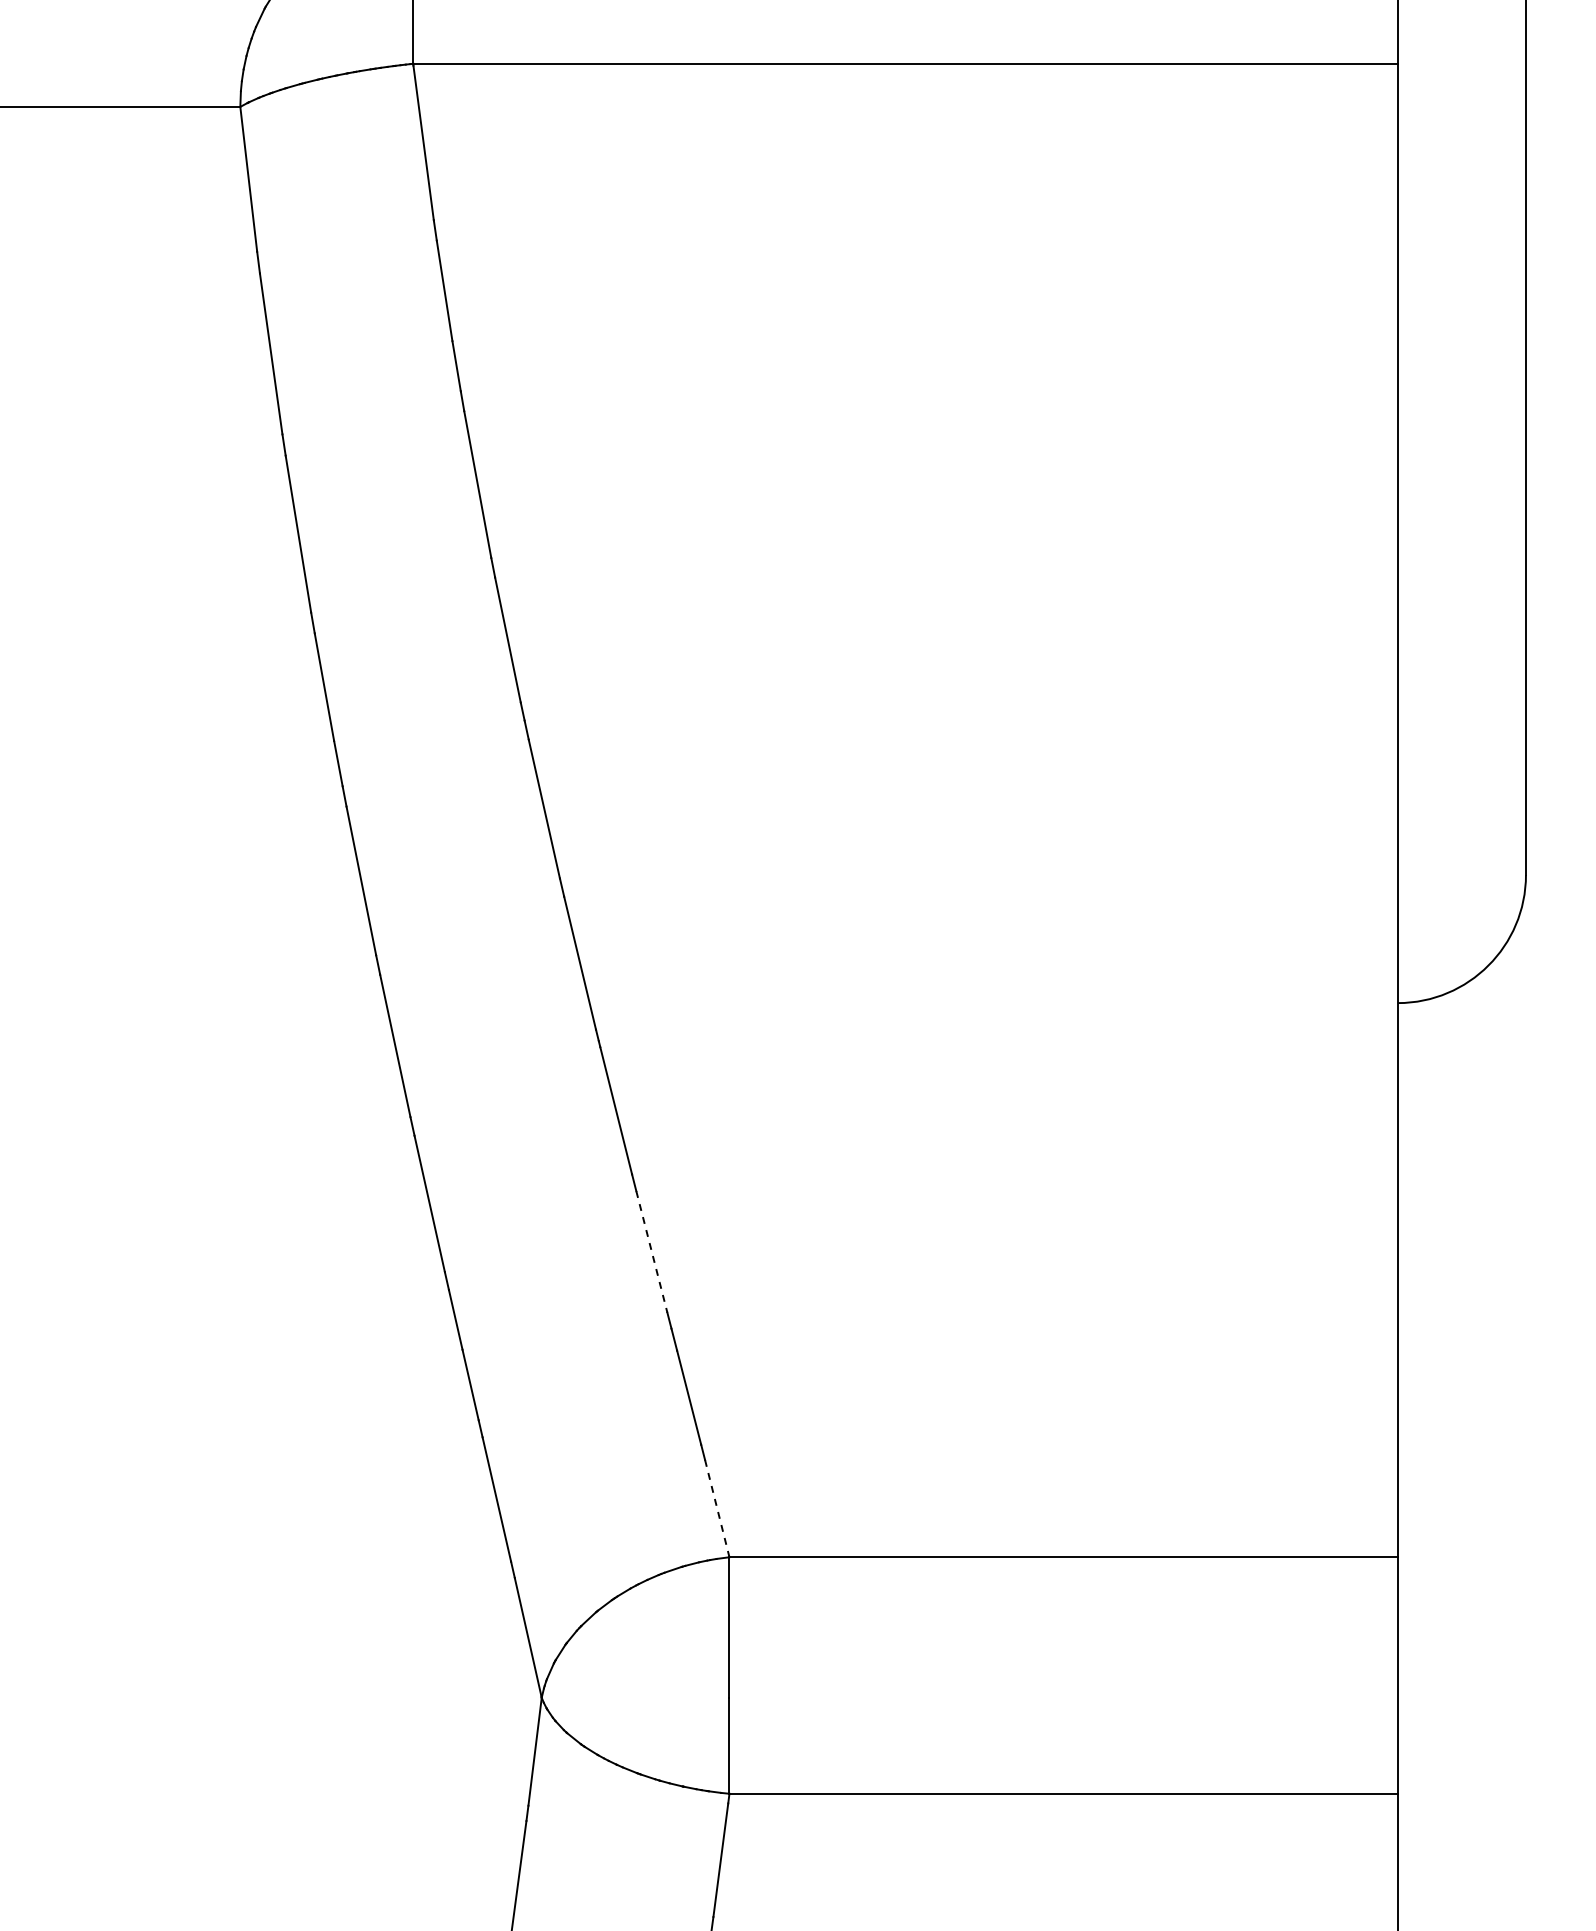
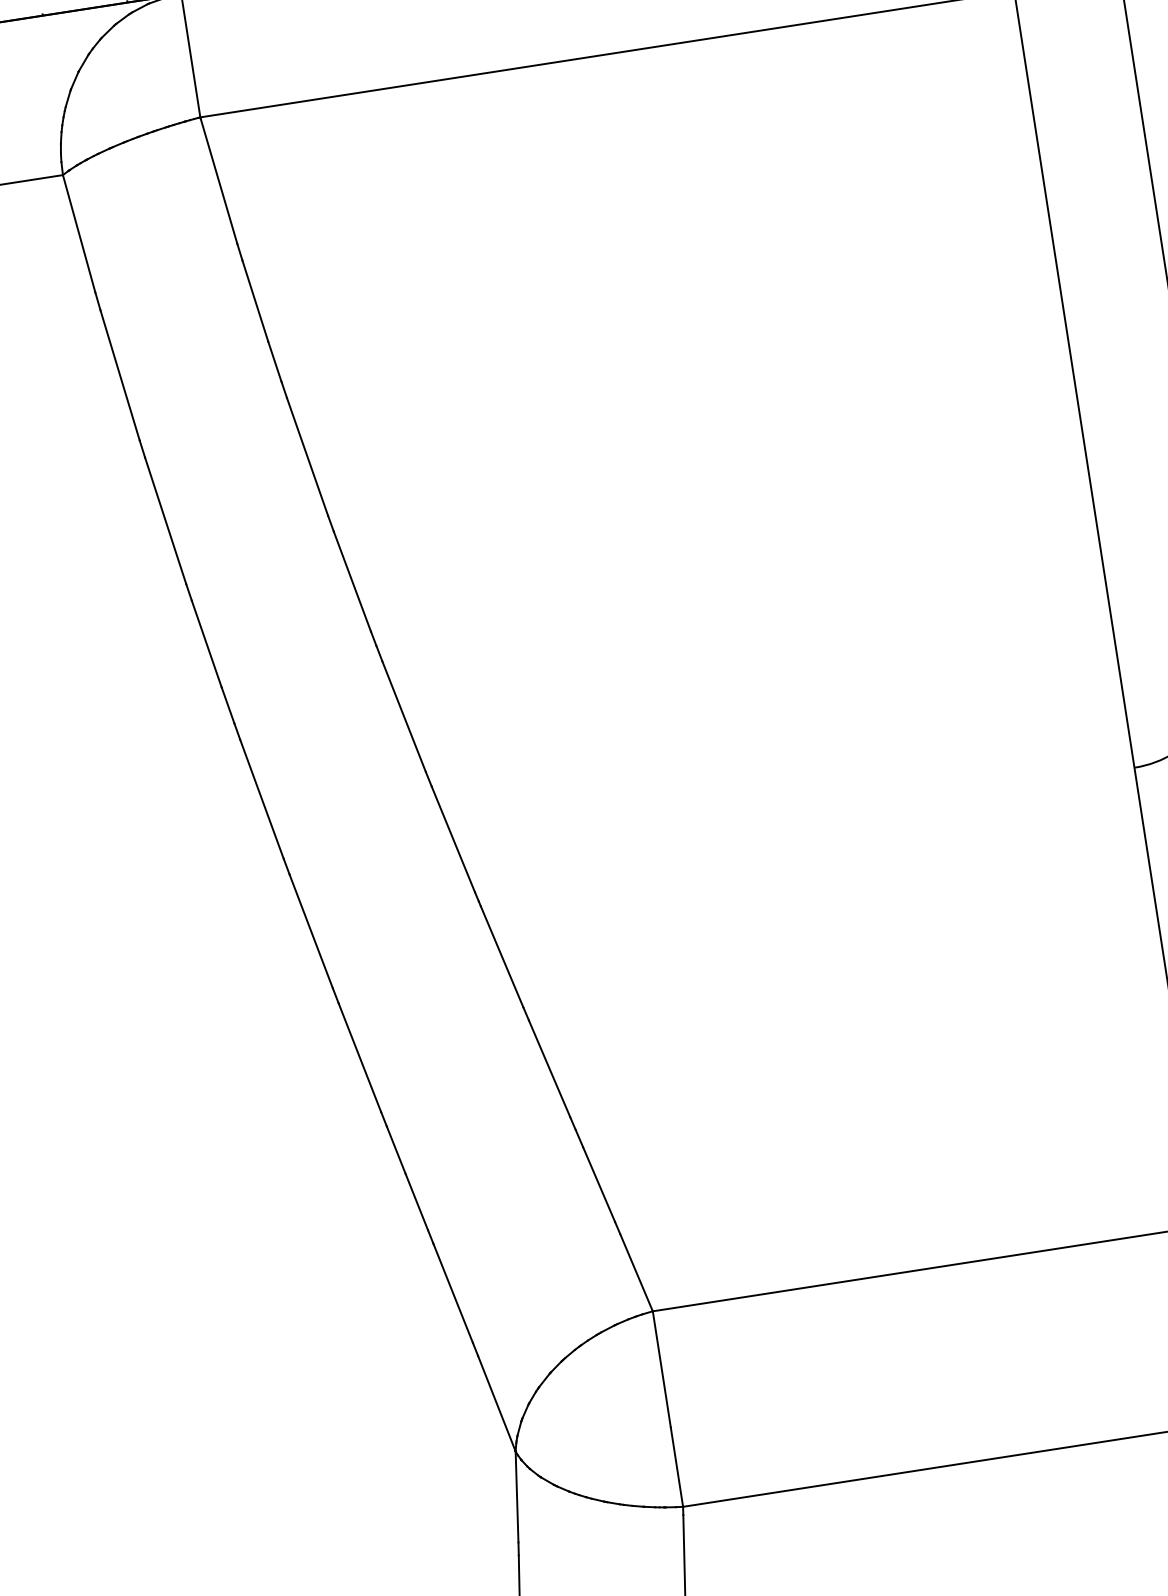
line: (651, 1251) -> (549, 1068), dashed -> solid
line: (717, 1509) -> (636, 1273), dashed -> solid

